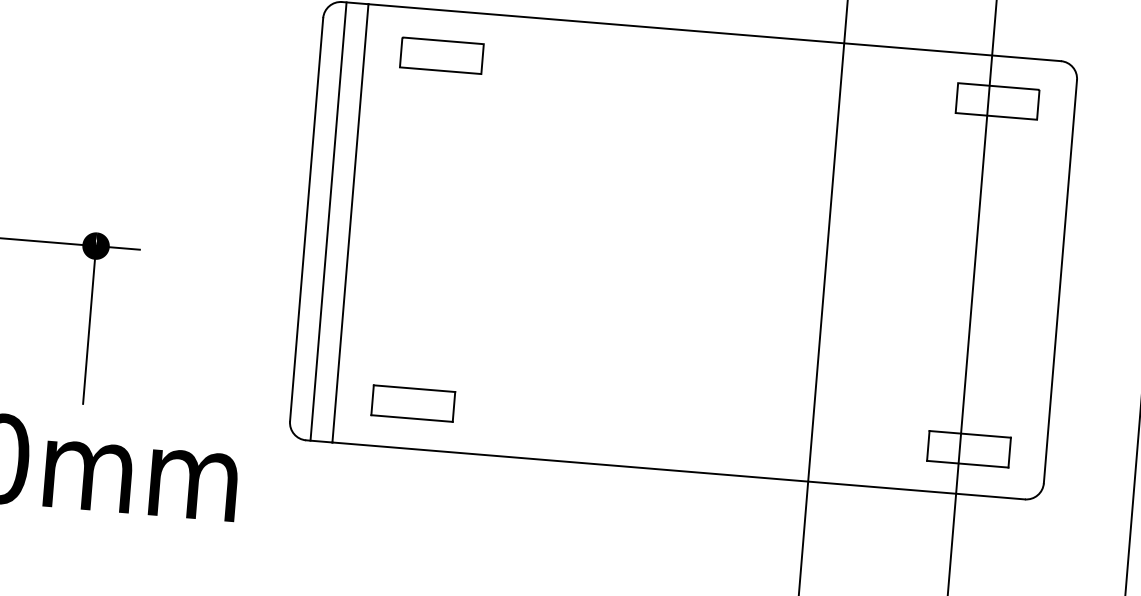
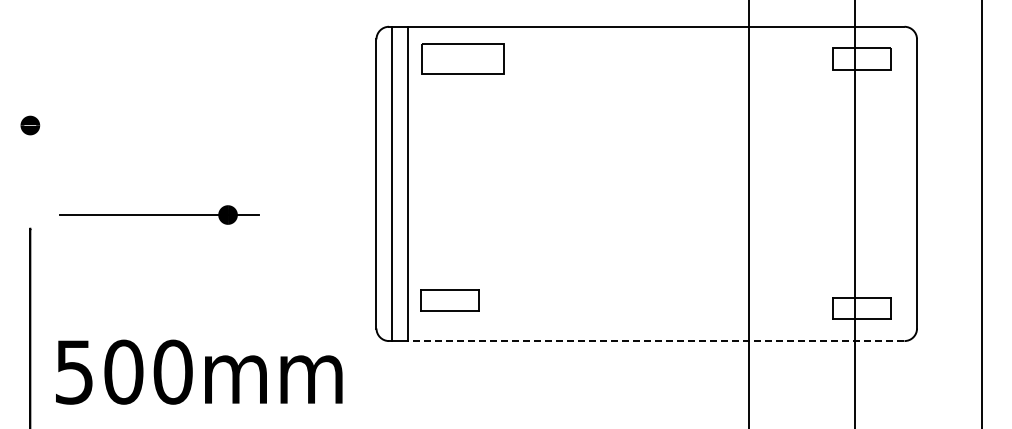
part: (440, 54) -> (462, 58), size x1.4
line: (90, 324) -> (228, 271), removed
part: (412, 403) -> (449, 300), moved
line: (677, 471) -> (655, 341), solid -> dashed

